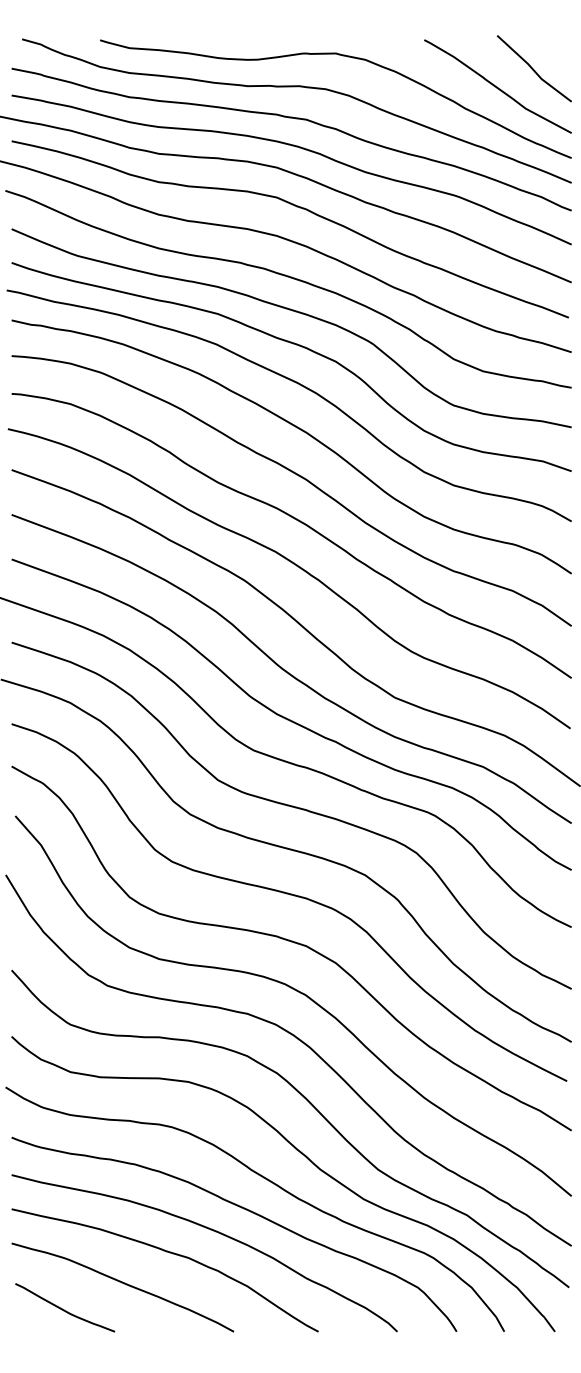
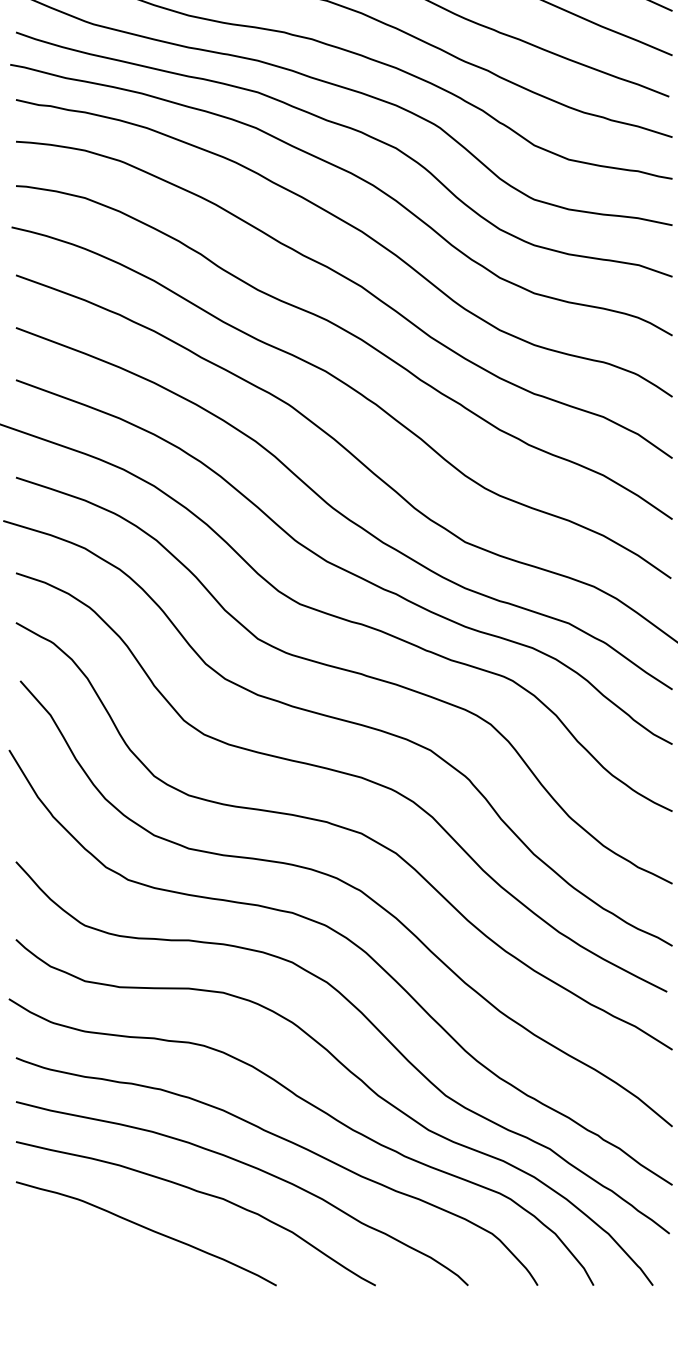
curve: (64, 1309) -> (77, 1259), removed

